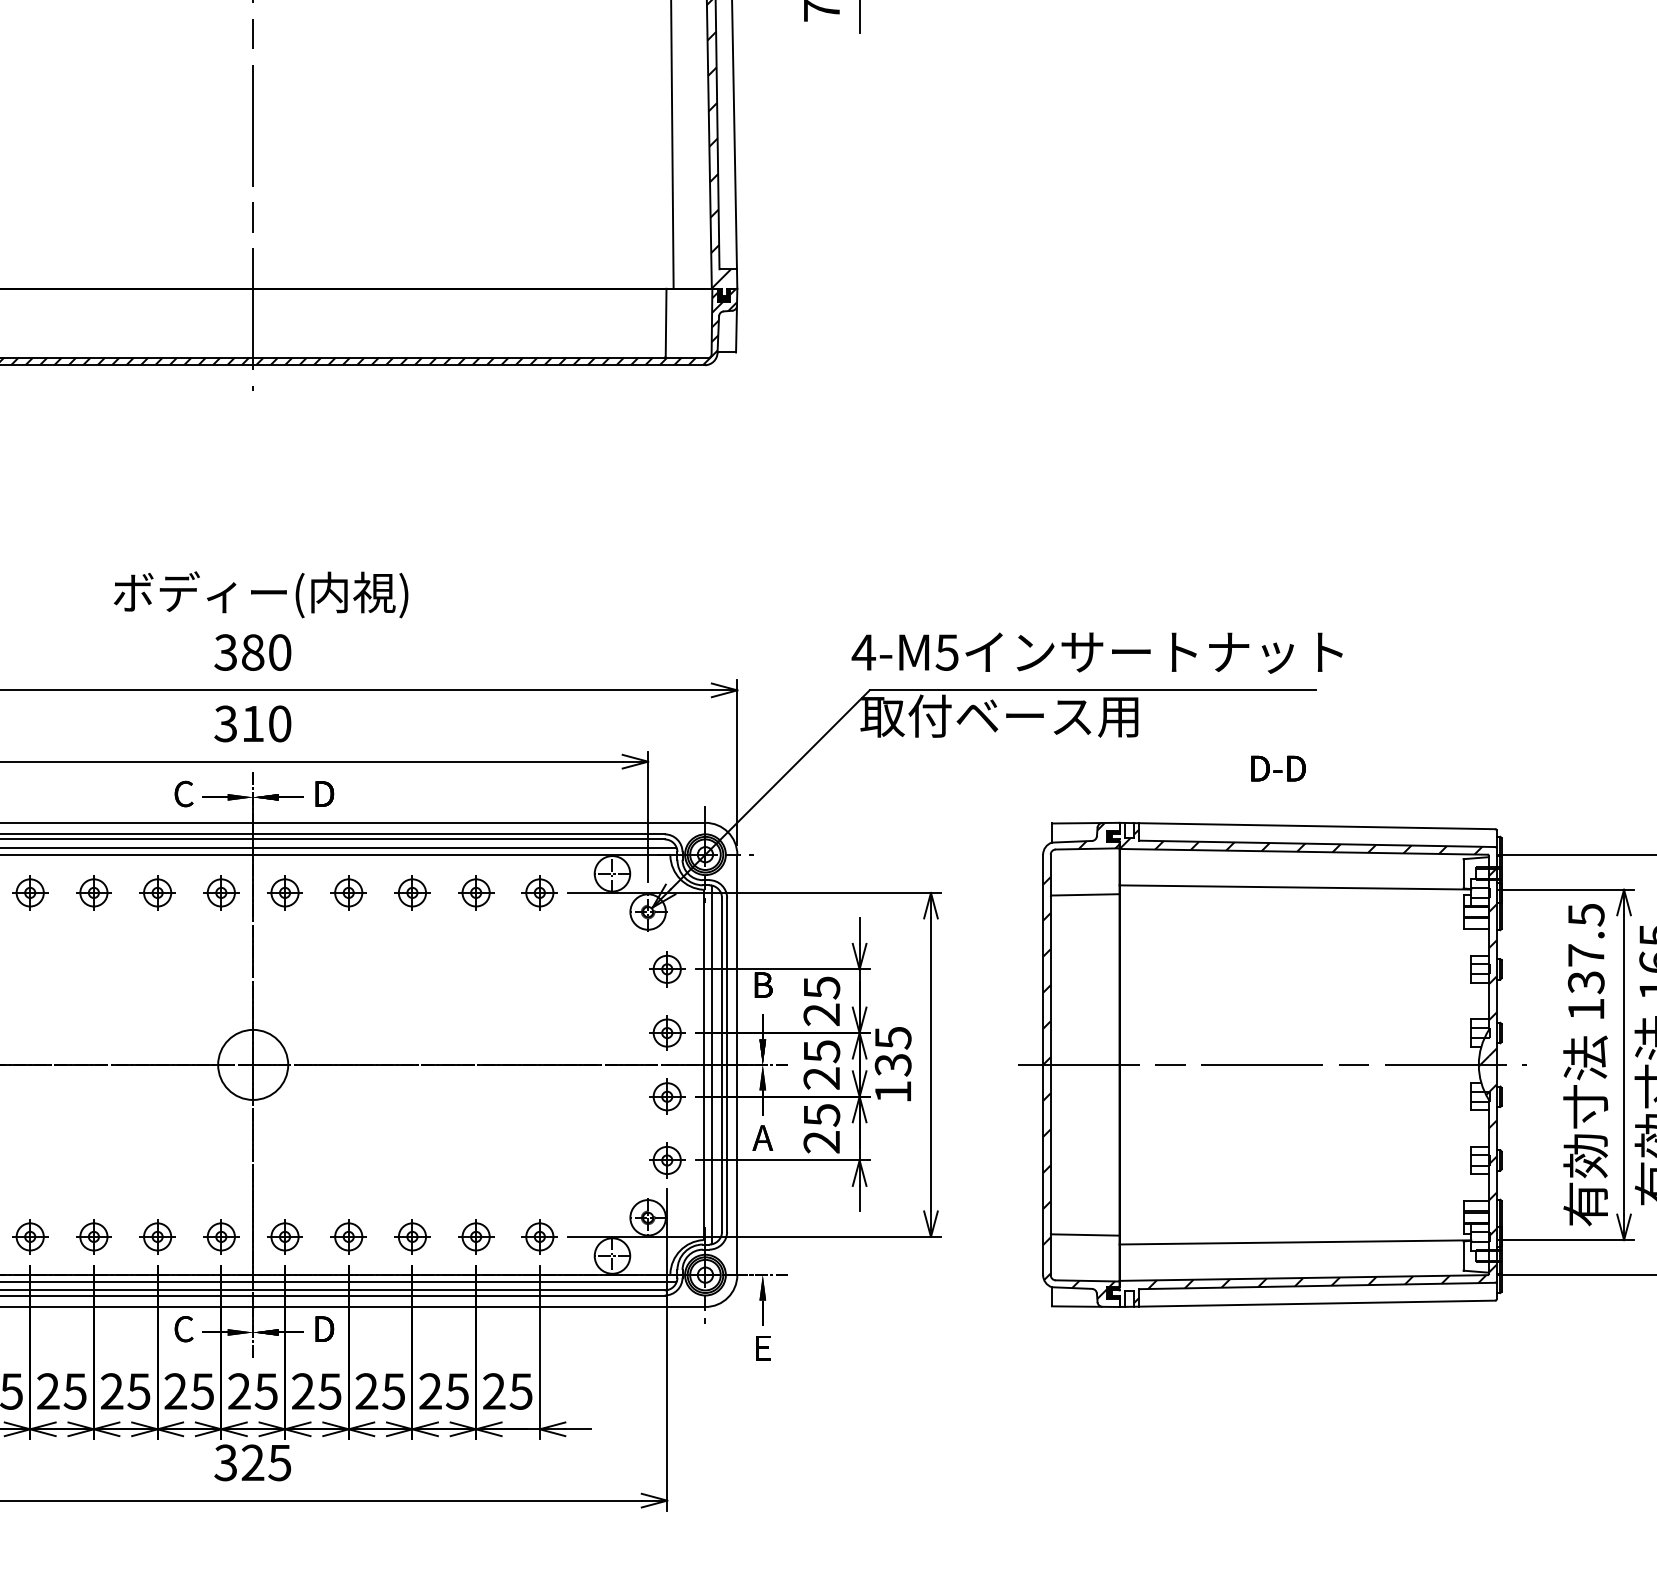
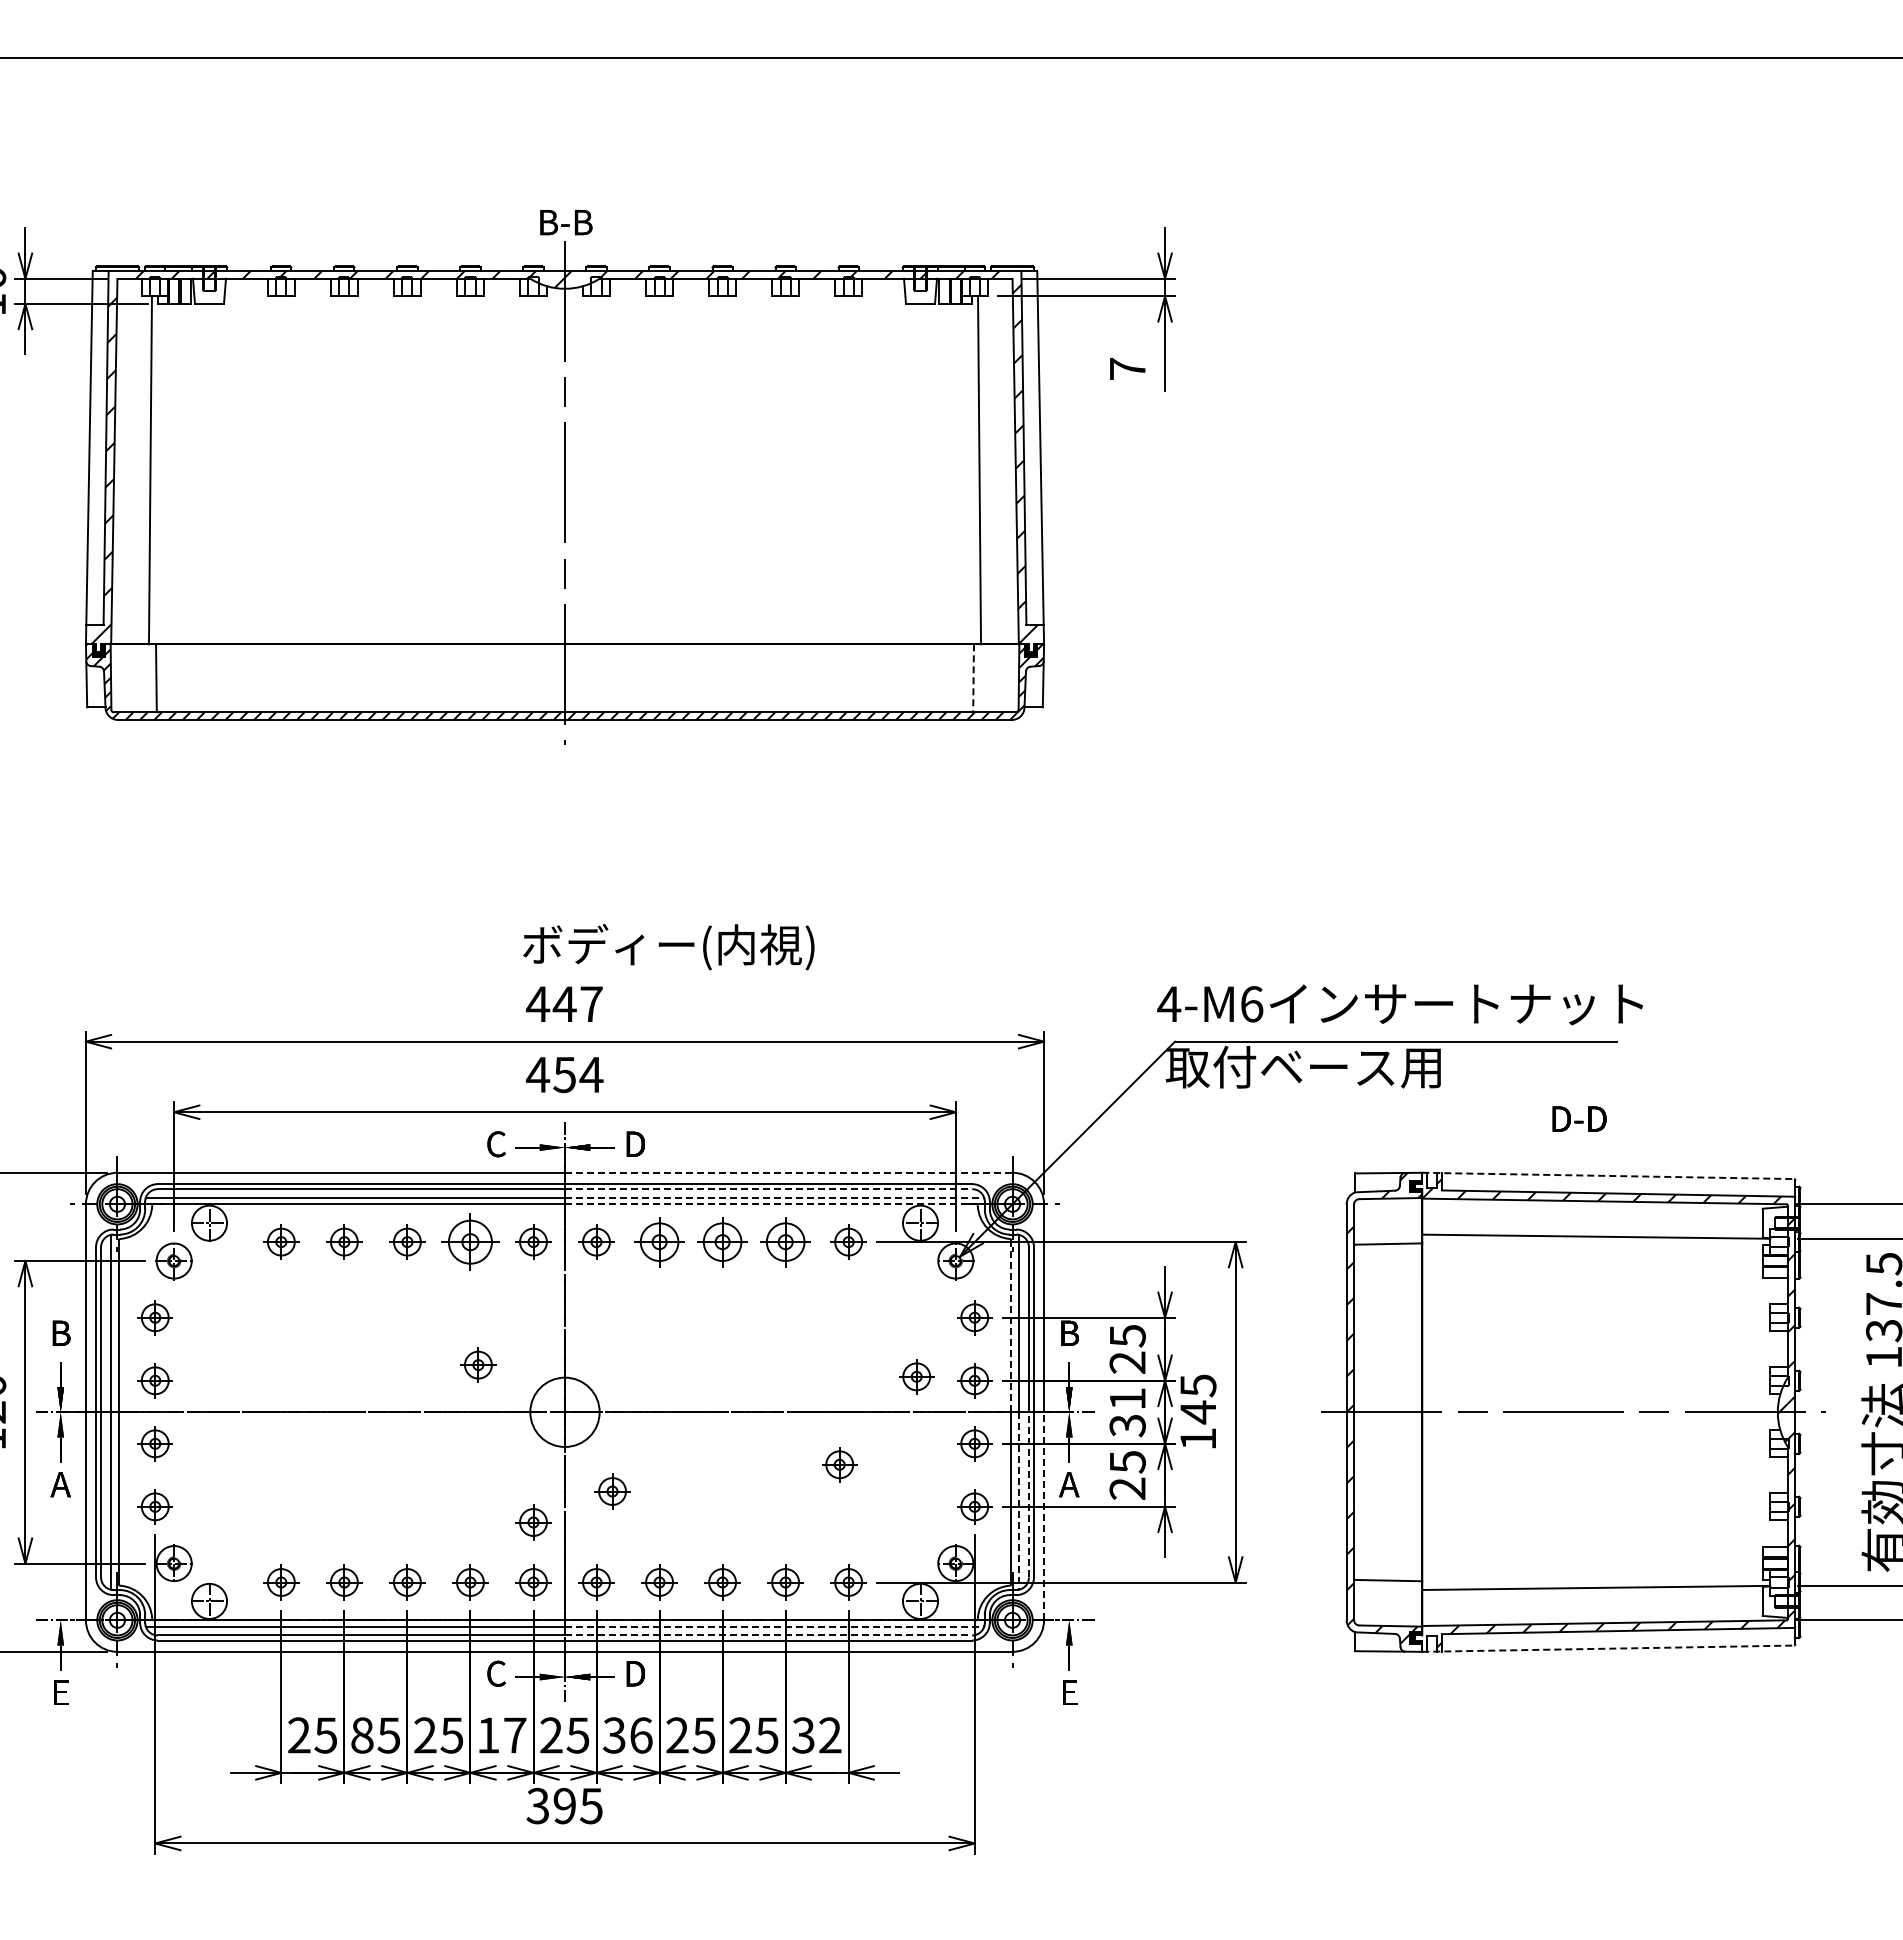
line: (666, 323) -> (973, 678), solid -> dashed
text: (260, 595) -> (668, 947), moved
text: (251, 652) -> (563, 1004), 380 -> 447
text: (946, 652) -> (1251, 1004), 4-M5 -> 4-M6
text: (252, 723) -> (564, 1074), 310 -> 454
line: (479, 822) -> (788, 1172), solid -> dashed
line: (1307, 825) -> (1608, 1175), solid -> dashed
line: (458, 839) -> (768, 1189), solid -> dashed
line: (464, 848) -> (774, 1198), solid -> dashed
line: (460, 854) -> (770, 1204), solid -> dashed
part: (157, 892) -> (470, 1241), size x1.6
part: (348, 892) -> (659, 1241), size x1.4
part: (412, 892) -> (722, 1241), size x1.4
part: (476, 892) -> (785, 1241), size x1.4
line: (704, 977) -> (1011, 1325), solid -> dashed
part: (165, 1016) -> (478, 1364), added
part: (608, 1028) -> (916, 1376), added
text: (821, 1065) -> (1127, 1412), 25 -> 31
text: (893, 1065) -> (1198, 1412), 135 -> 145
part: (530, 1117) -> (839, 1464), added
part: (301, 1144) -> (612, 1491), added
line: (721, 1147) -> (1028, 1494), solid -> dashed
line: (711, 1155) -> (1018, 1501), solid -> dashed
line: (737, 1169) -> (1044, 1515), solid -> dashed
part: (221, 1176) -> (533, 1522), added
line: (464, 1281) -> (774, 1626), solid -> dashed
line: (458, 1290) -> (768, 1635), solid -> dashed
line: (1307, 1303) -> (1608, 1648), solid -> dashed
text: (48, 1391) -> (362, 1735), 25 -> 85
text: (189, 1391) -> (501, 1735), 25 -> 17
text: (316, 1391) -> (627, 1735), 25 -> 36
text: (507, 1391) -> (816, 1735), 25 -> 32
text: (252, 1463) -> (564, 1806), 325 -> 395

